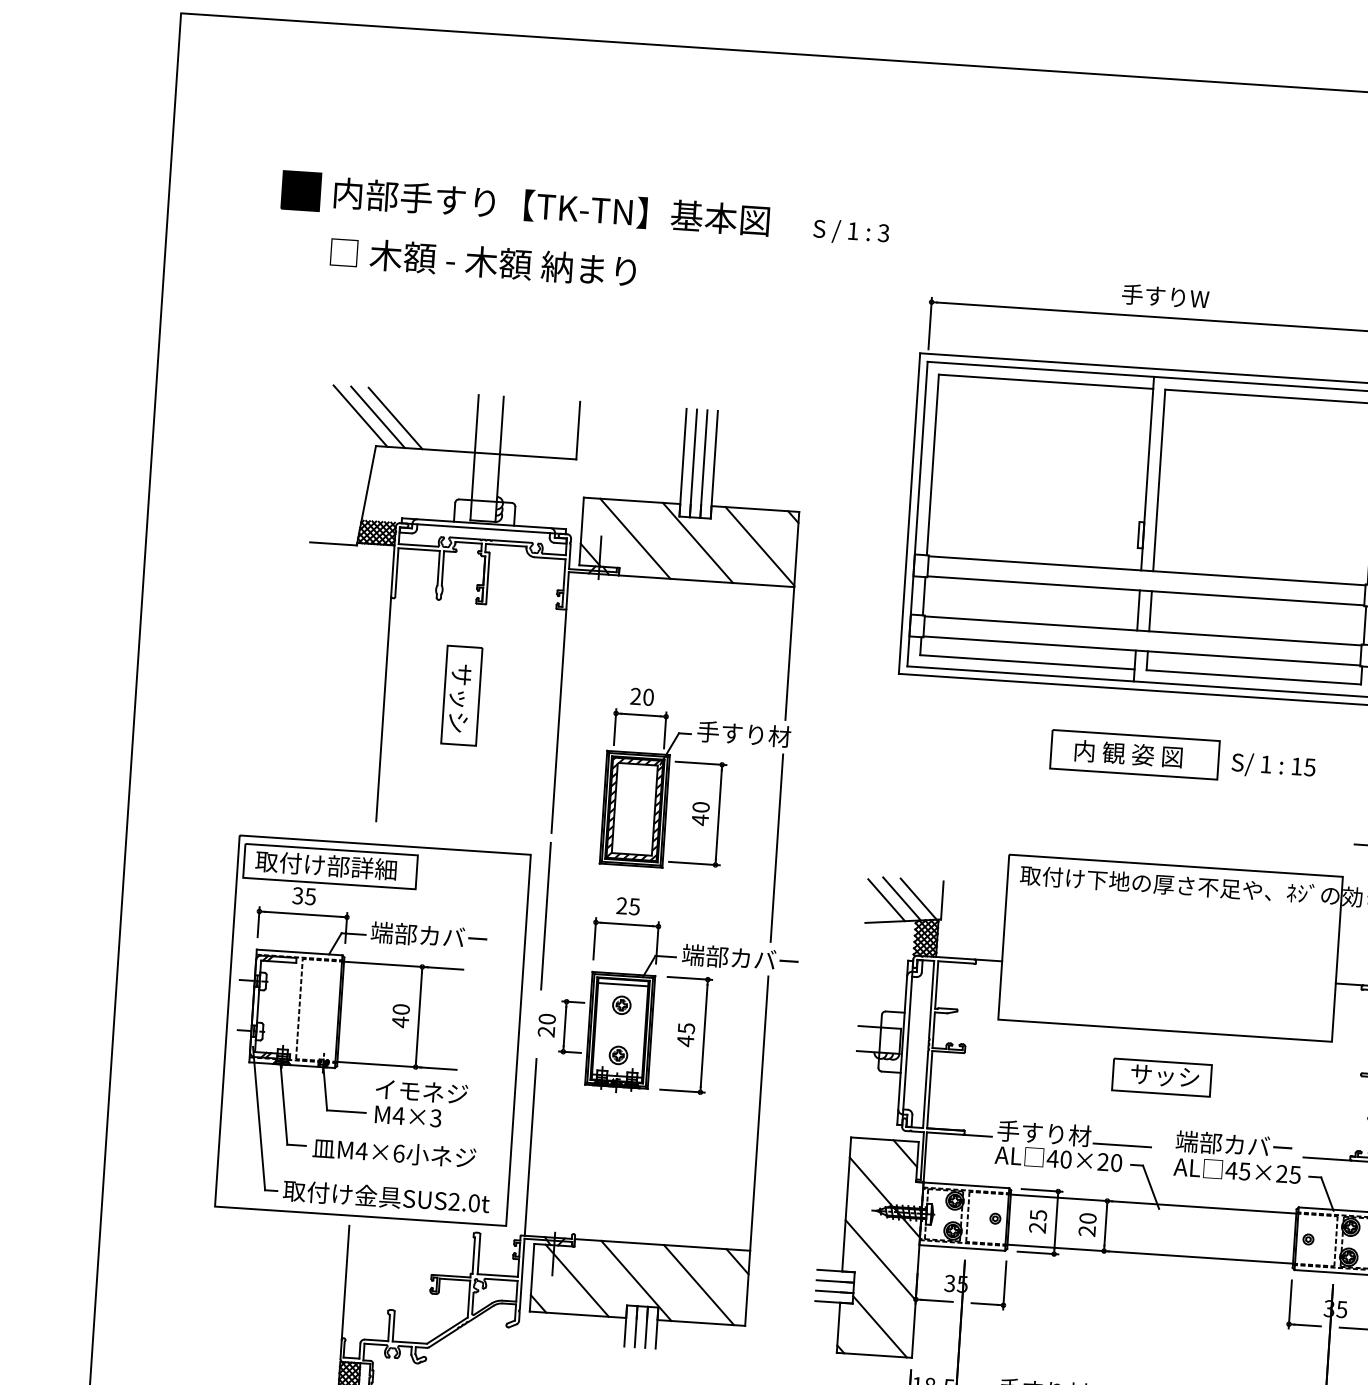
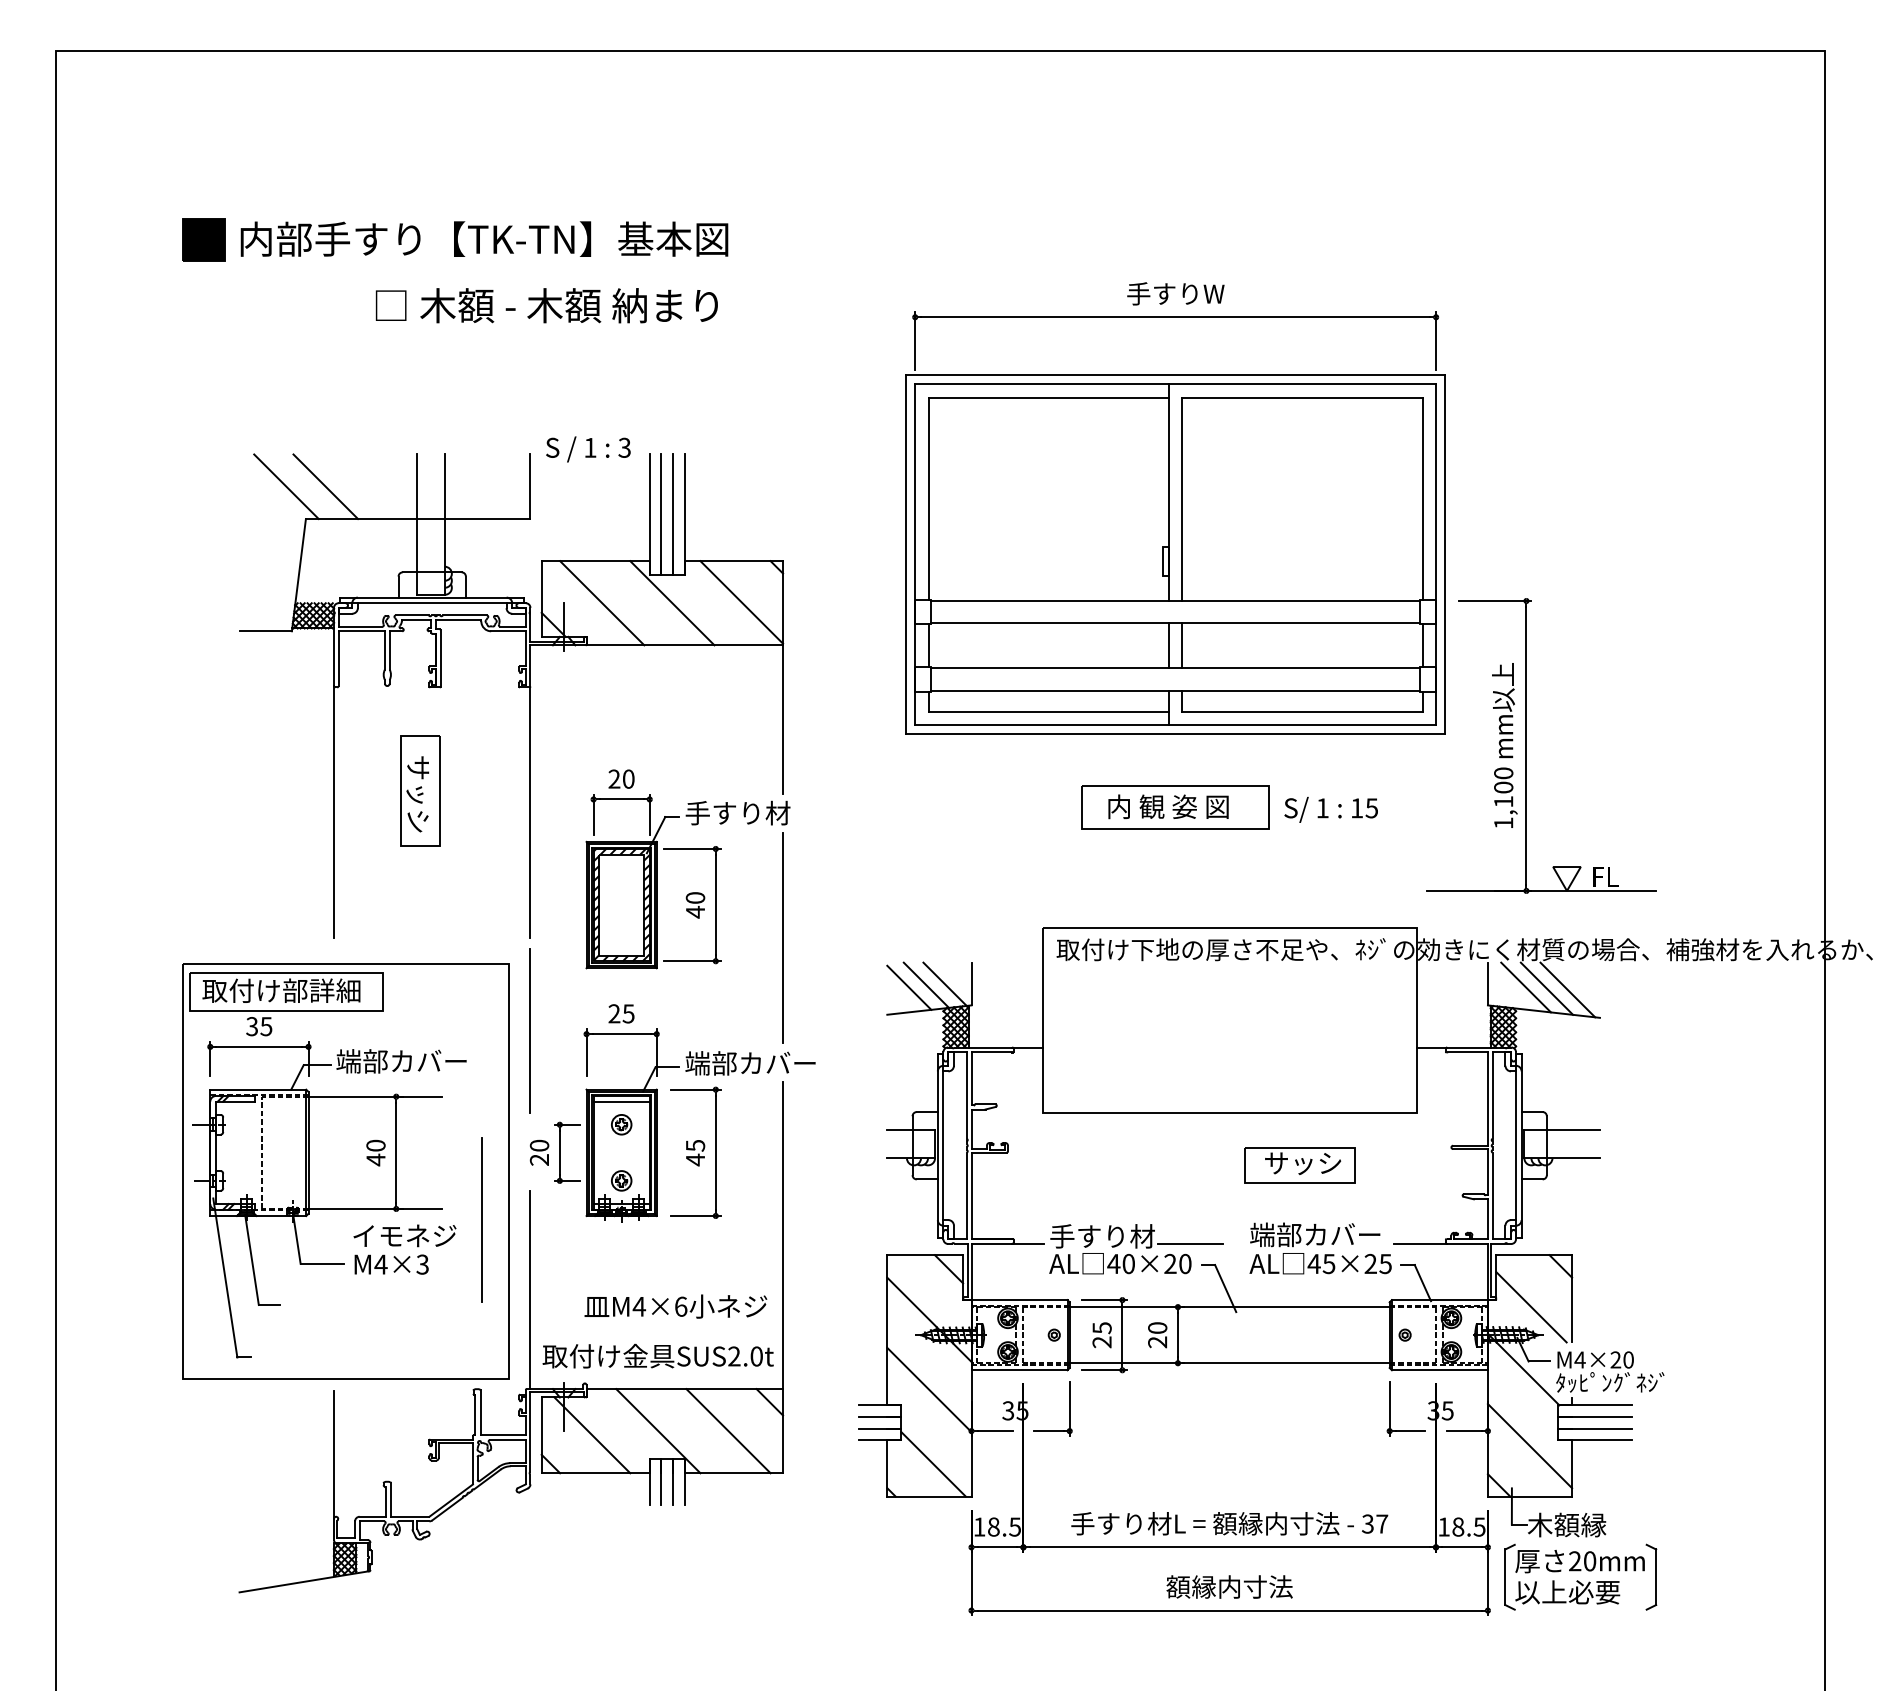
text: (851, 232) -> (588, 449), moved
text: (482, 261) -> (546, 305), moved
line: (377, 417) -> (305, 486), removed
part: (1161, 1077) -> (1299, 1165), moved
line: (491, 1081) -> (481, 1219), added
text: (394, 1153) -> (675, 1306), moved
text: (385, 1196) -> (657, 1355), moved

